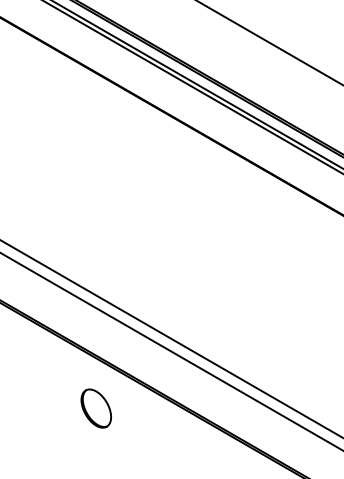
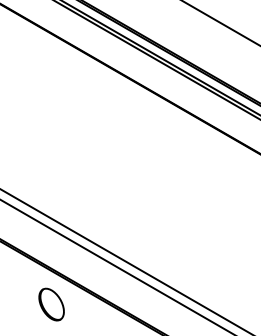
part: (95, 408) -> (50, 304), moved

